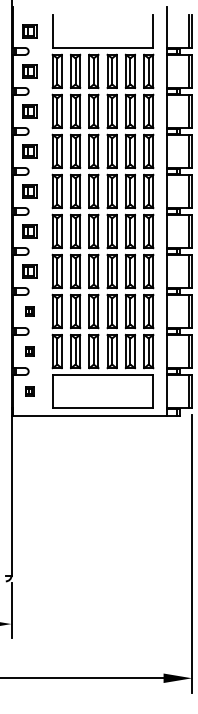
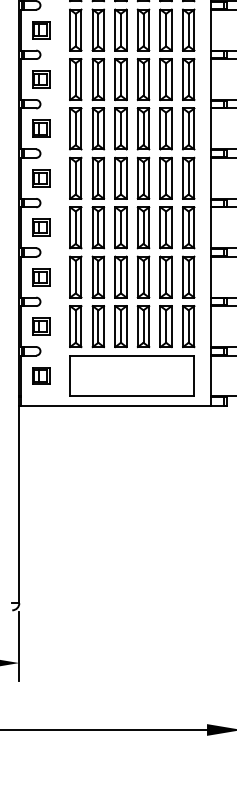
part: (29, 311) -> (41, 277), size x1.67
part: (29, 351) -> (41, 326), size x1.67
part: (29, 391) -> (41, 375), size x1.67

